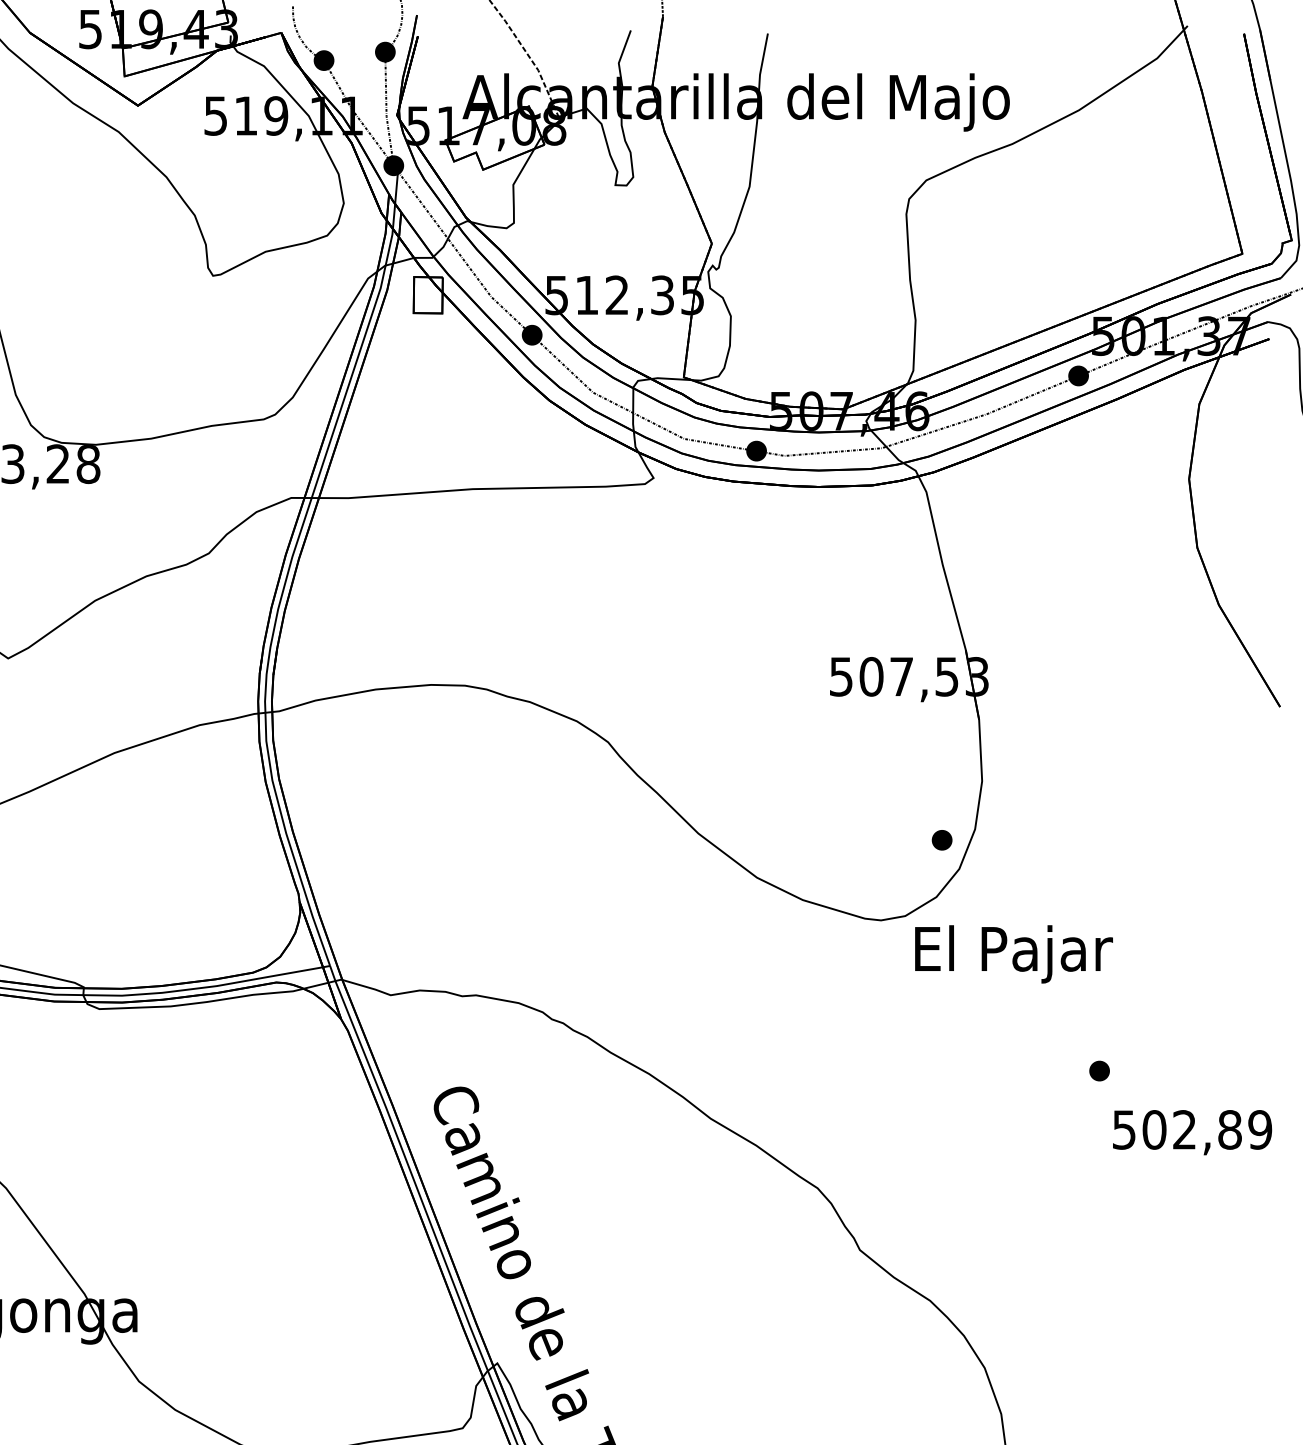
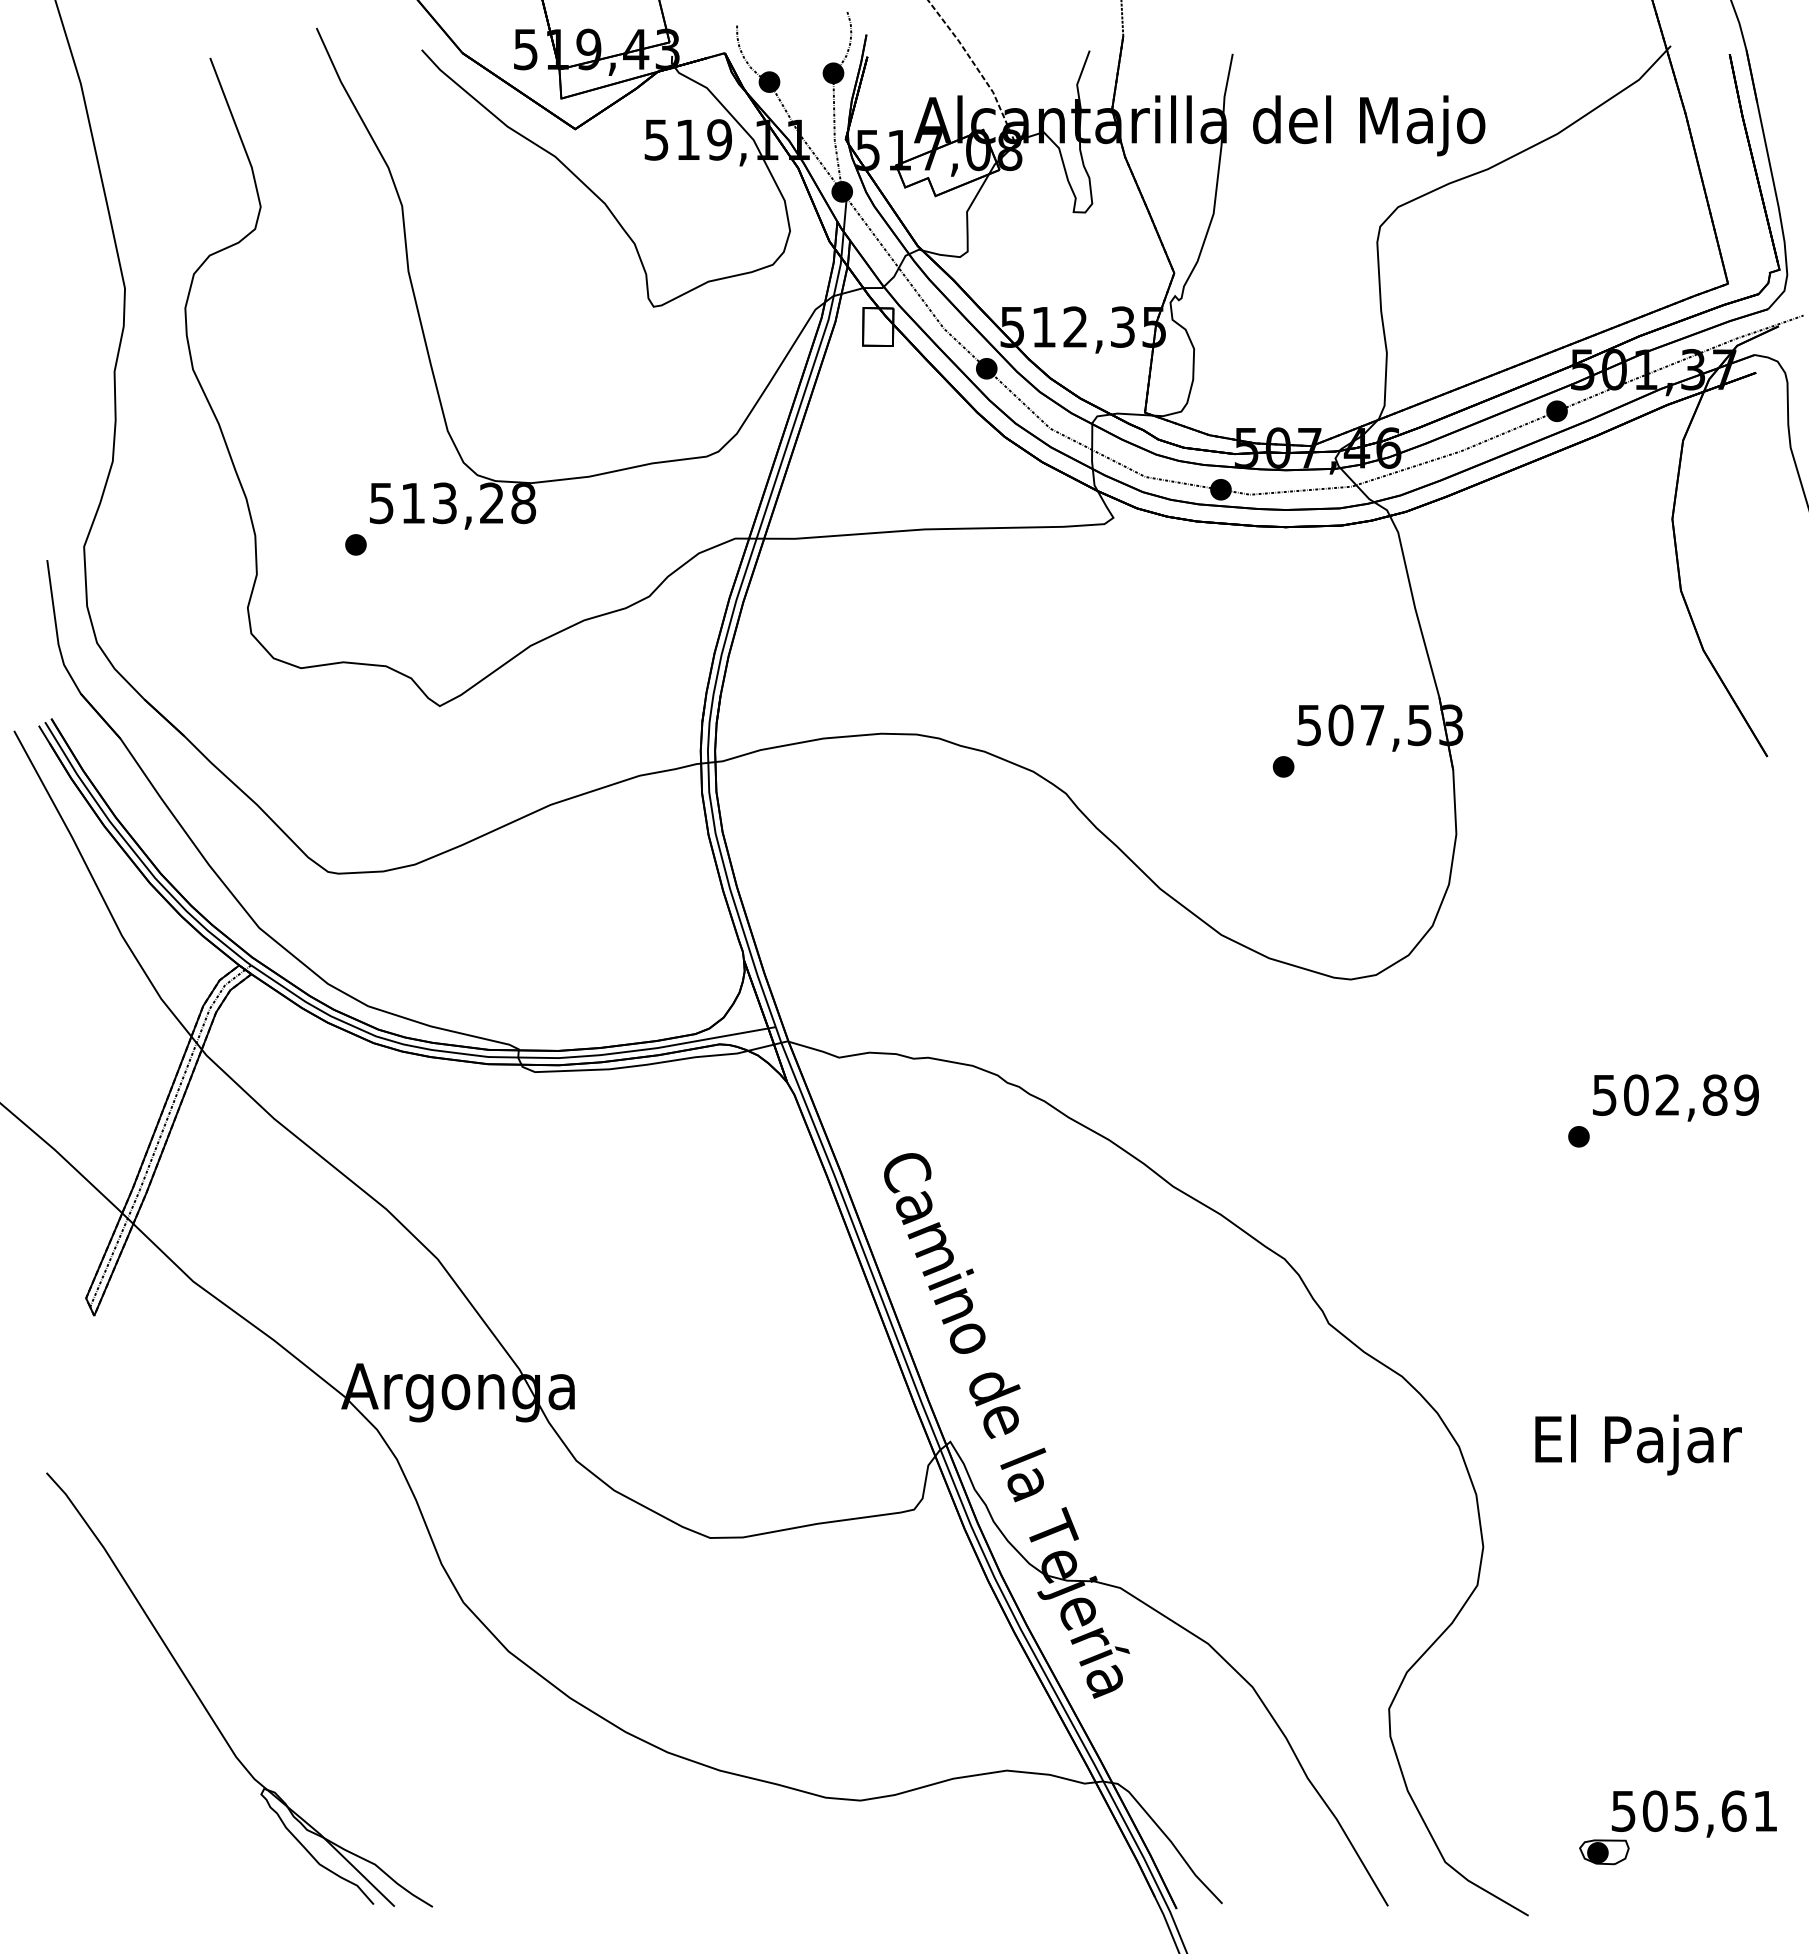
part: (942, 839) -> (1283, 766), moved
text: (1013, 953) -> (1638, 1444), moved
text: (1192, 1132) -> (1675, 1097), moved

